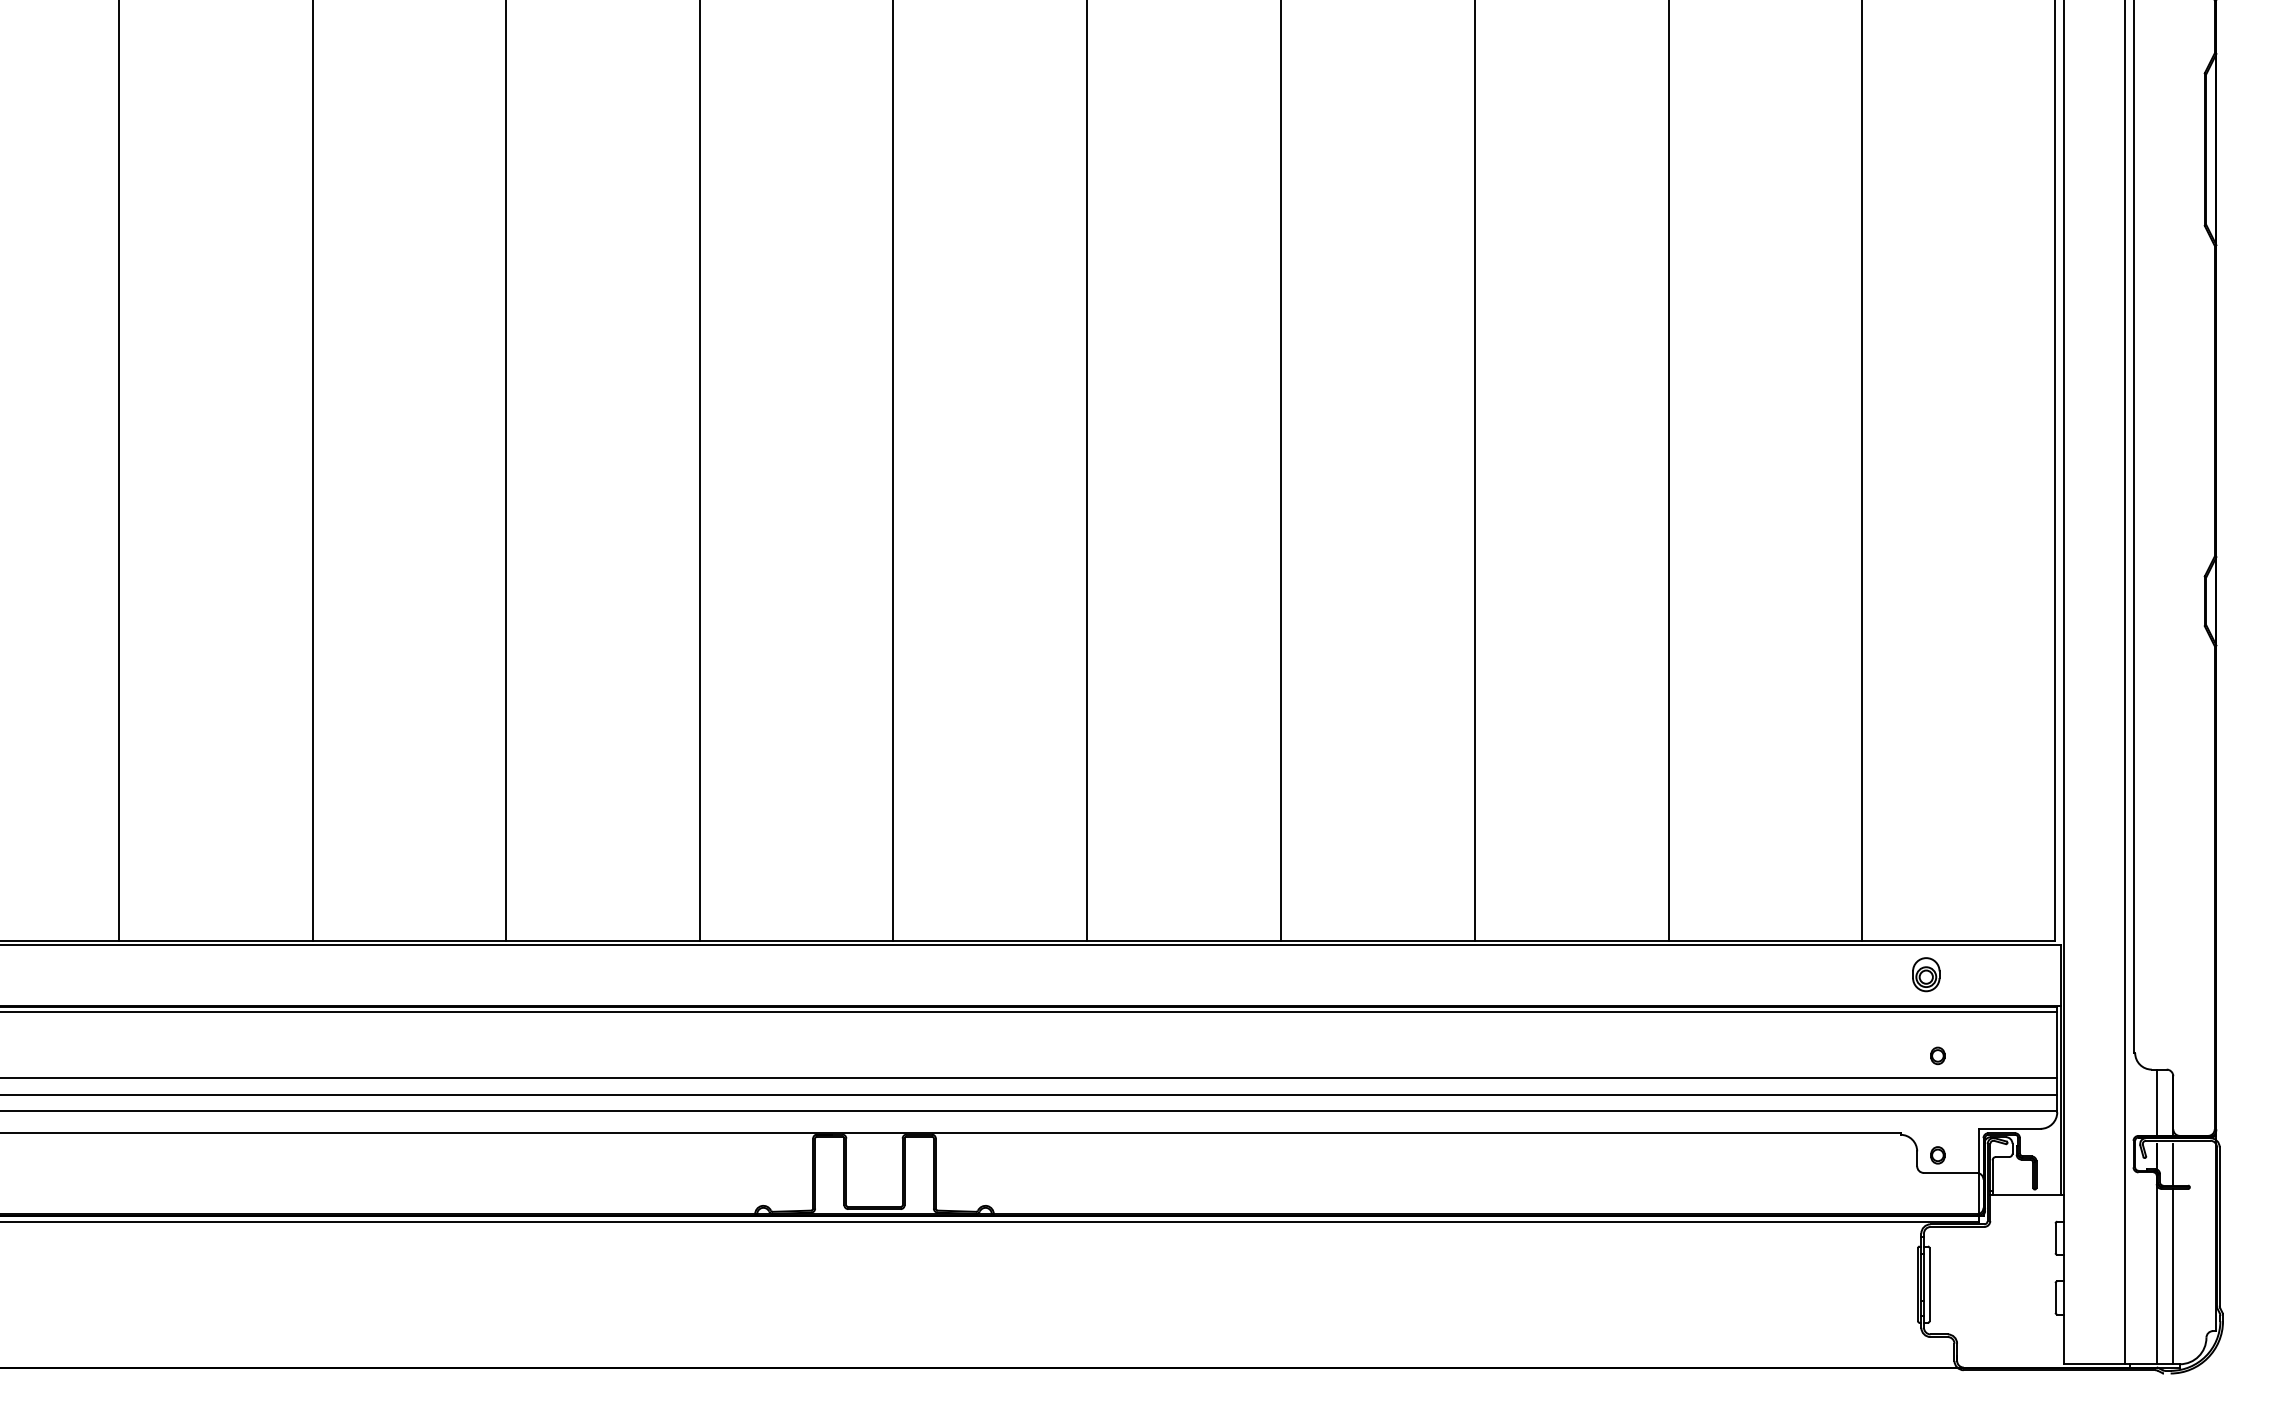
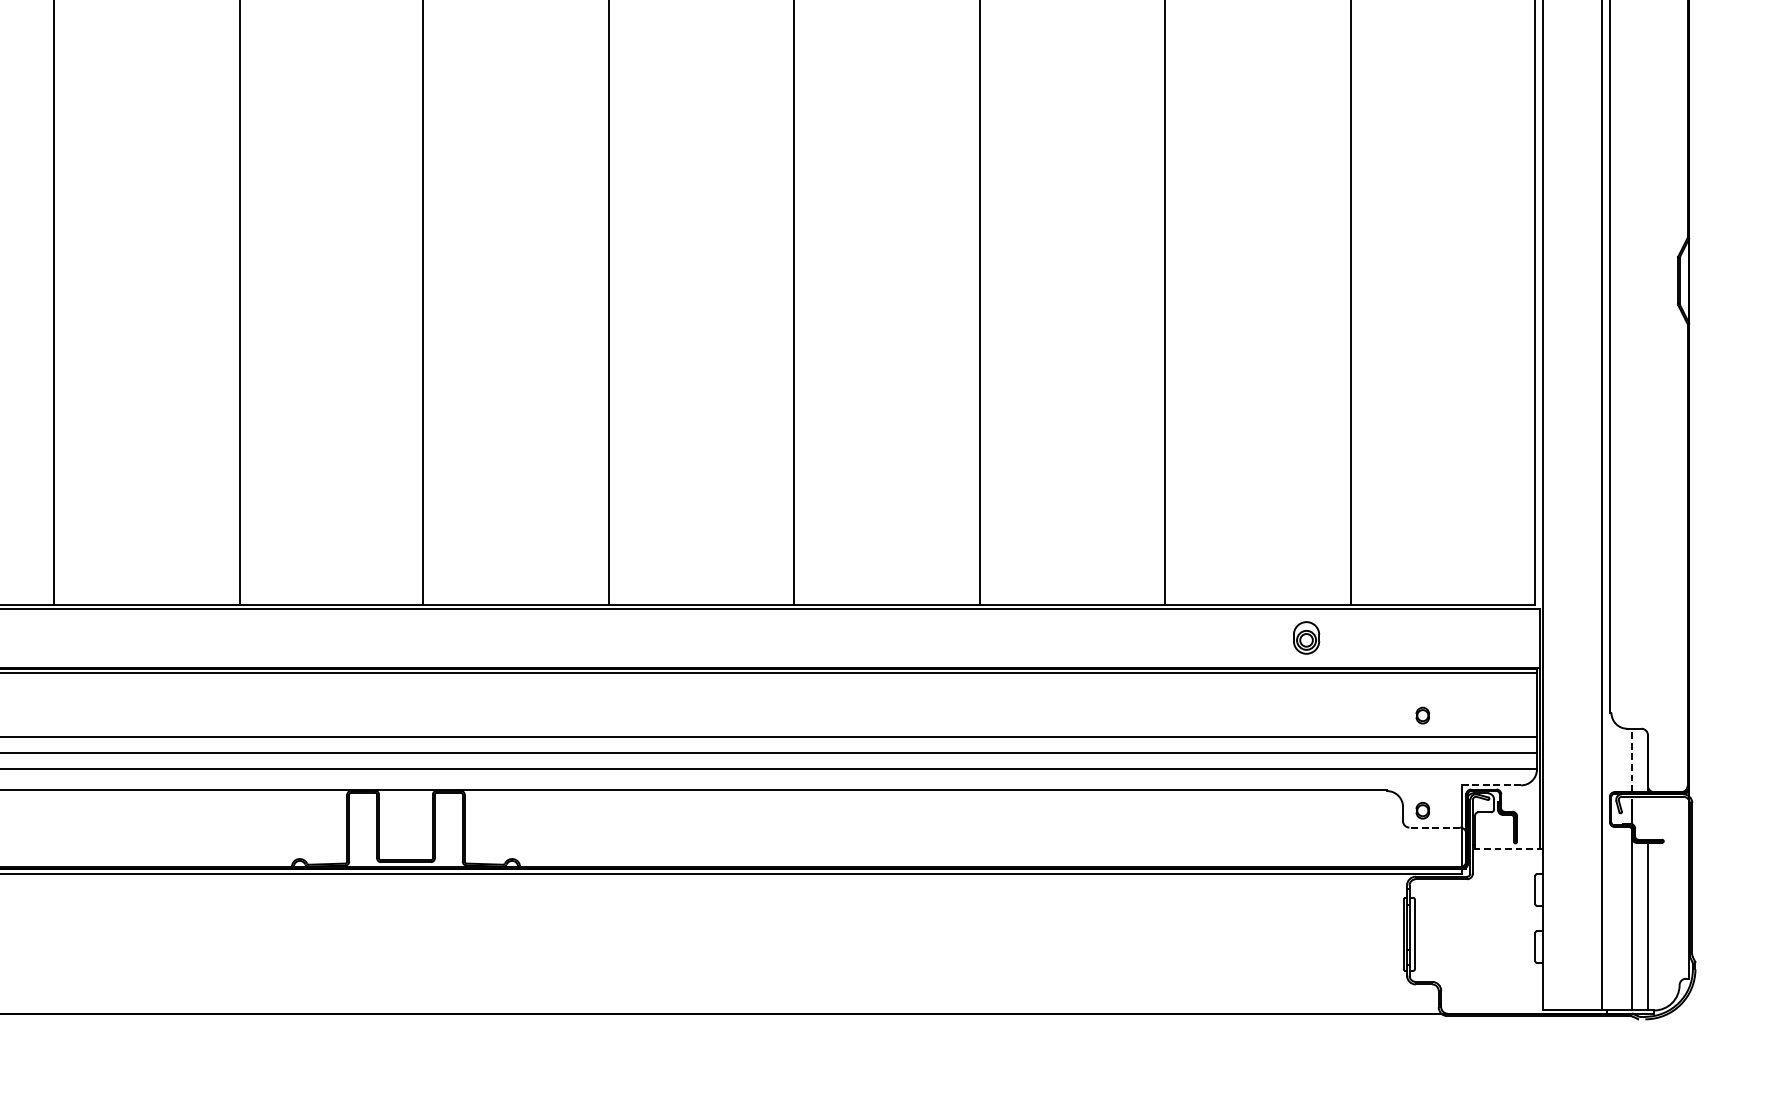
part: (1926, 974) -> (1306, 637), moved
line: (2156, 1102) -> (1631, 760), solid -> dashed
line: (2010, 1128) -> (1492, 785), solid -> dashed
line: (2173, 1164) -> (1648, 819), removed
line: (1950, 1172) -> (1434, 827), solid -> dashed
line: (2027, 1195) -> (1508, 849), solid -> dashed

